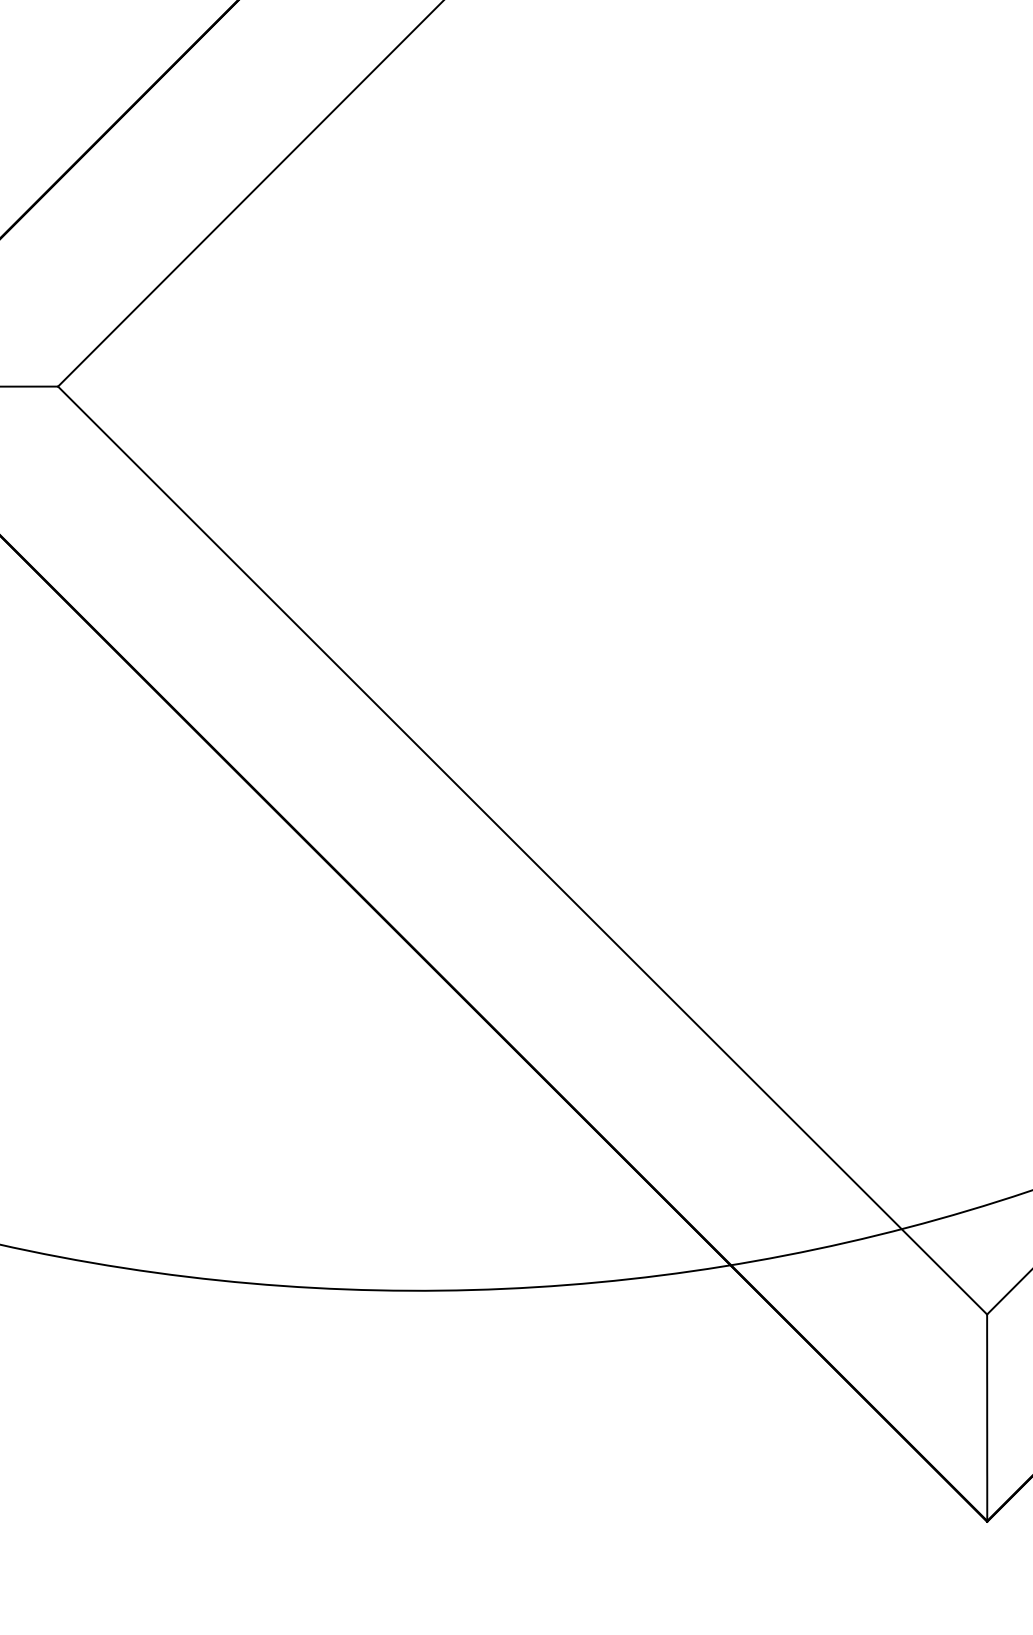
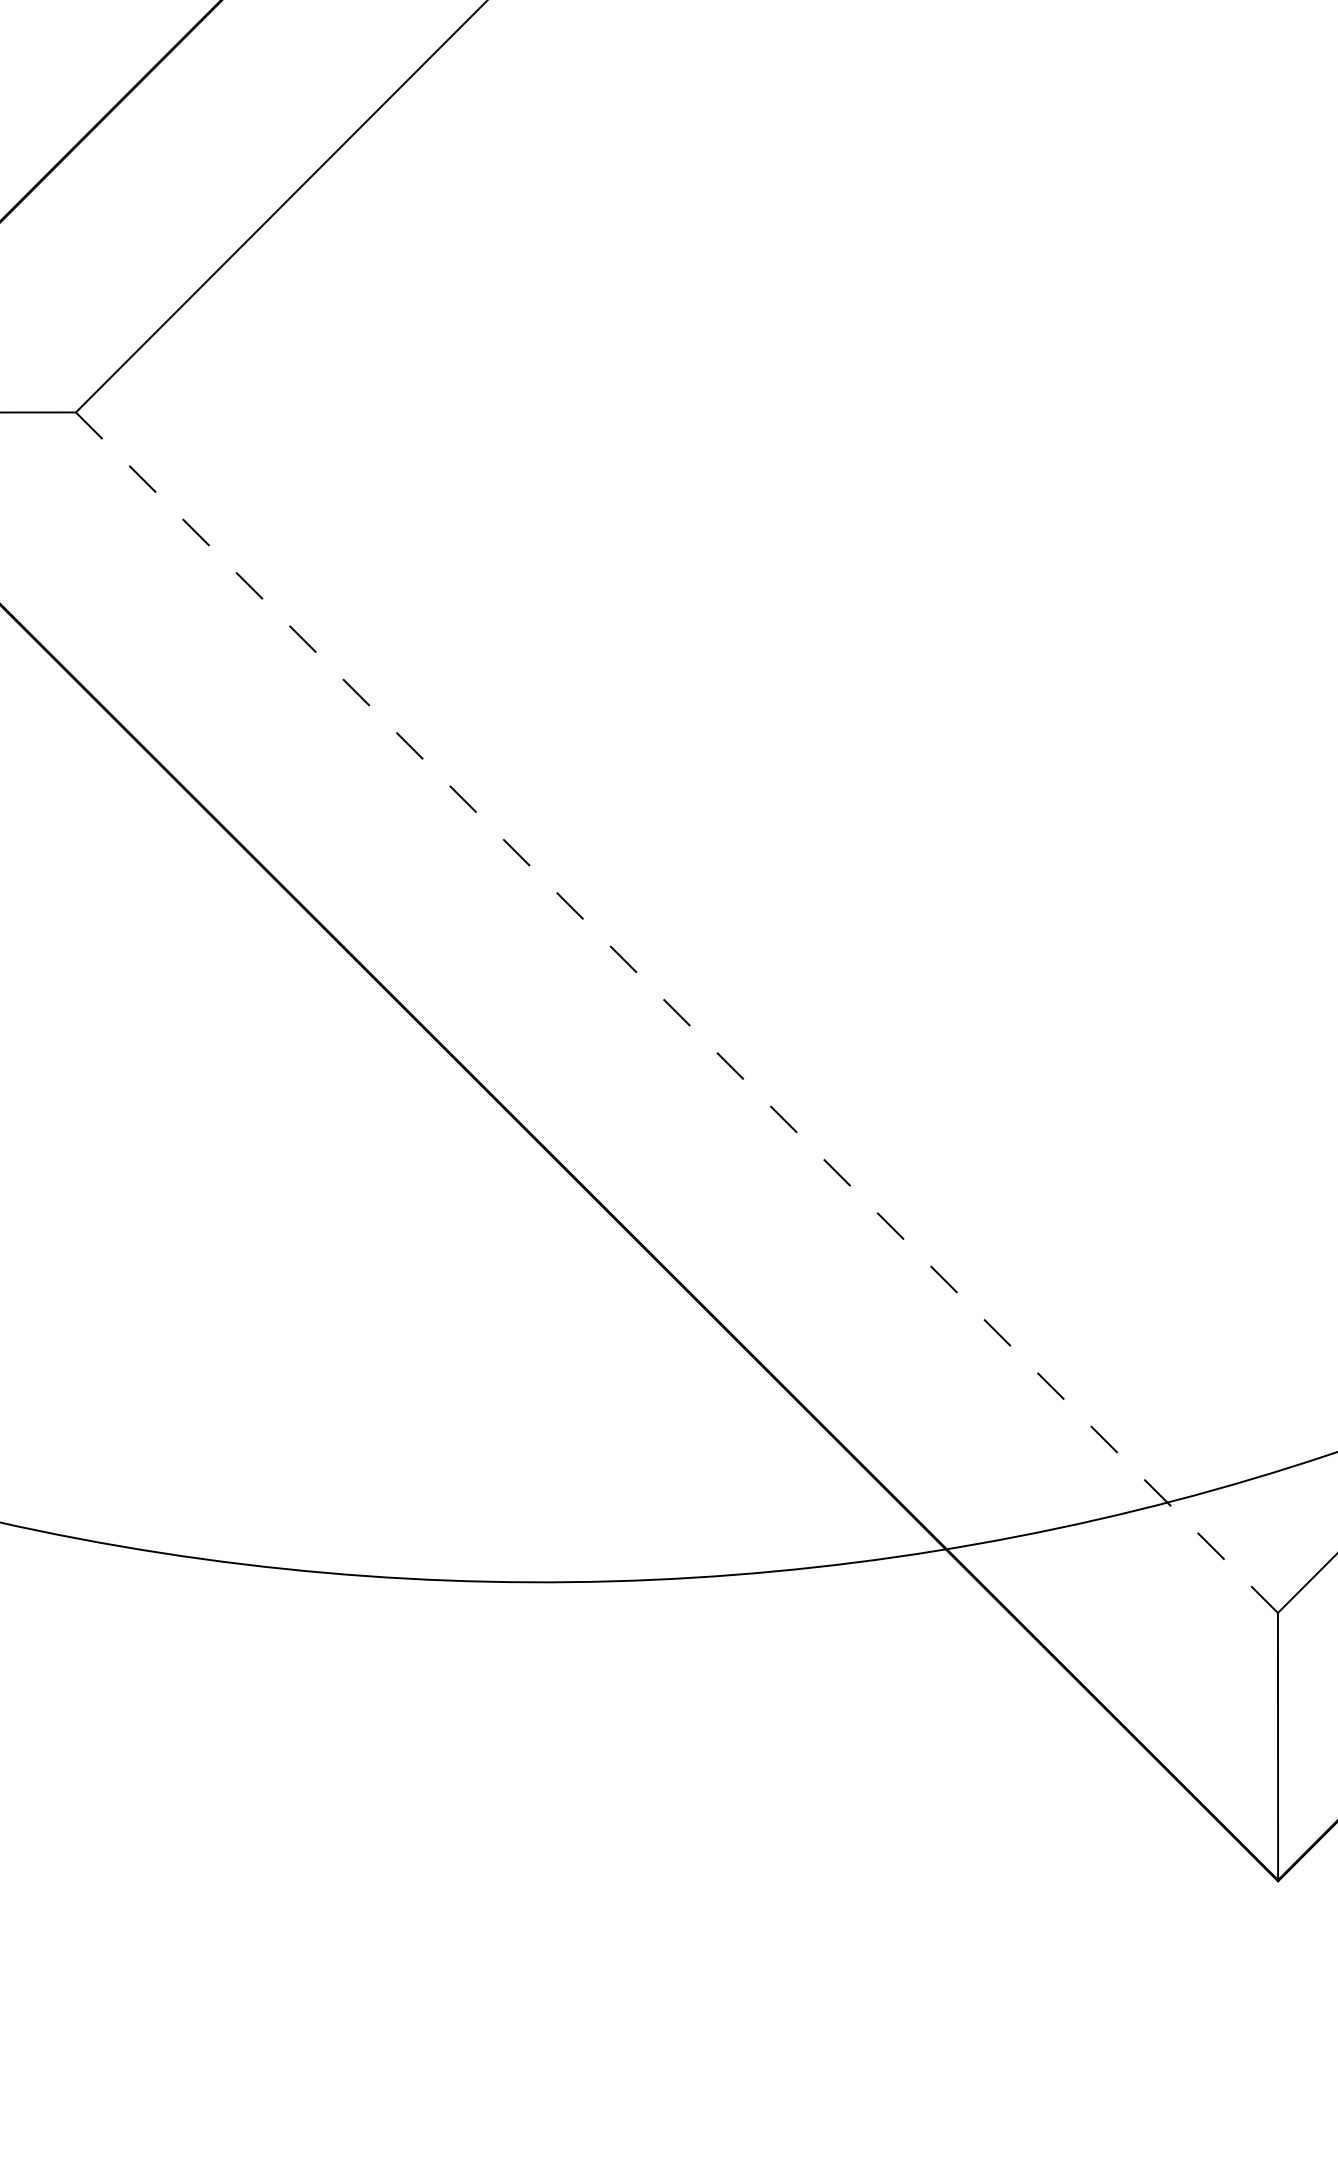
line: (523, 851) -> (677, 1013), solid -> dashed

